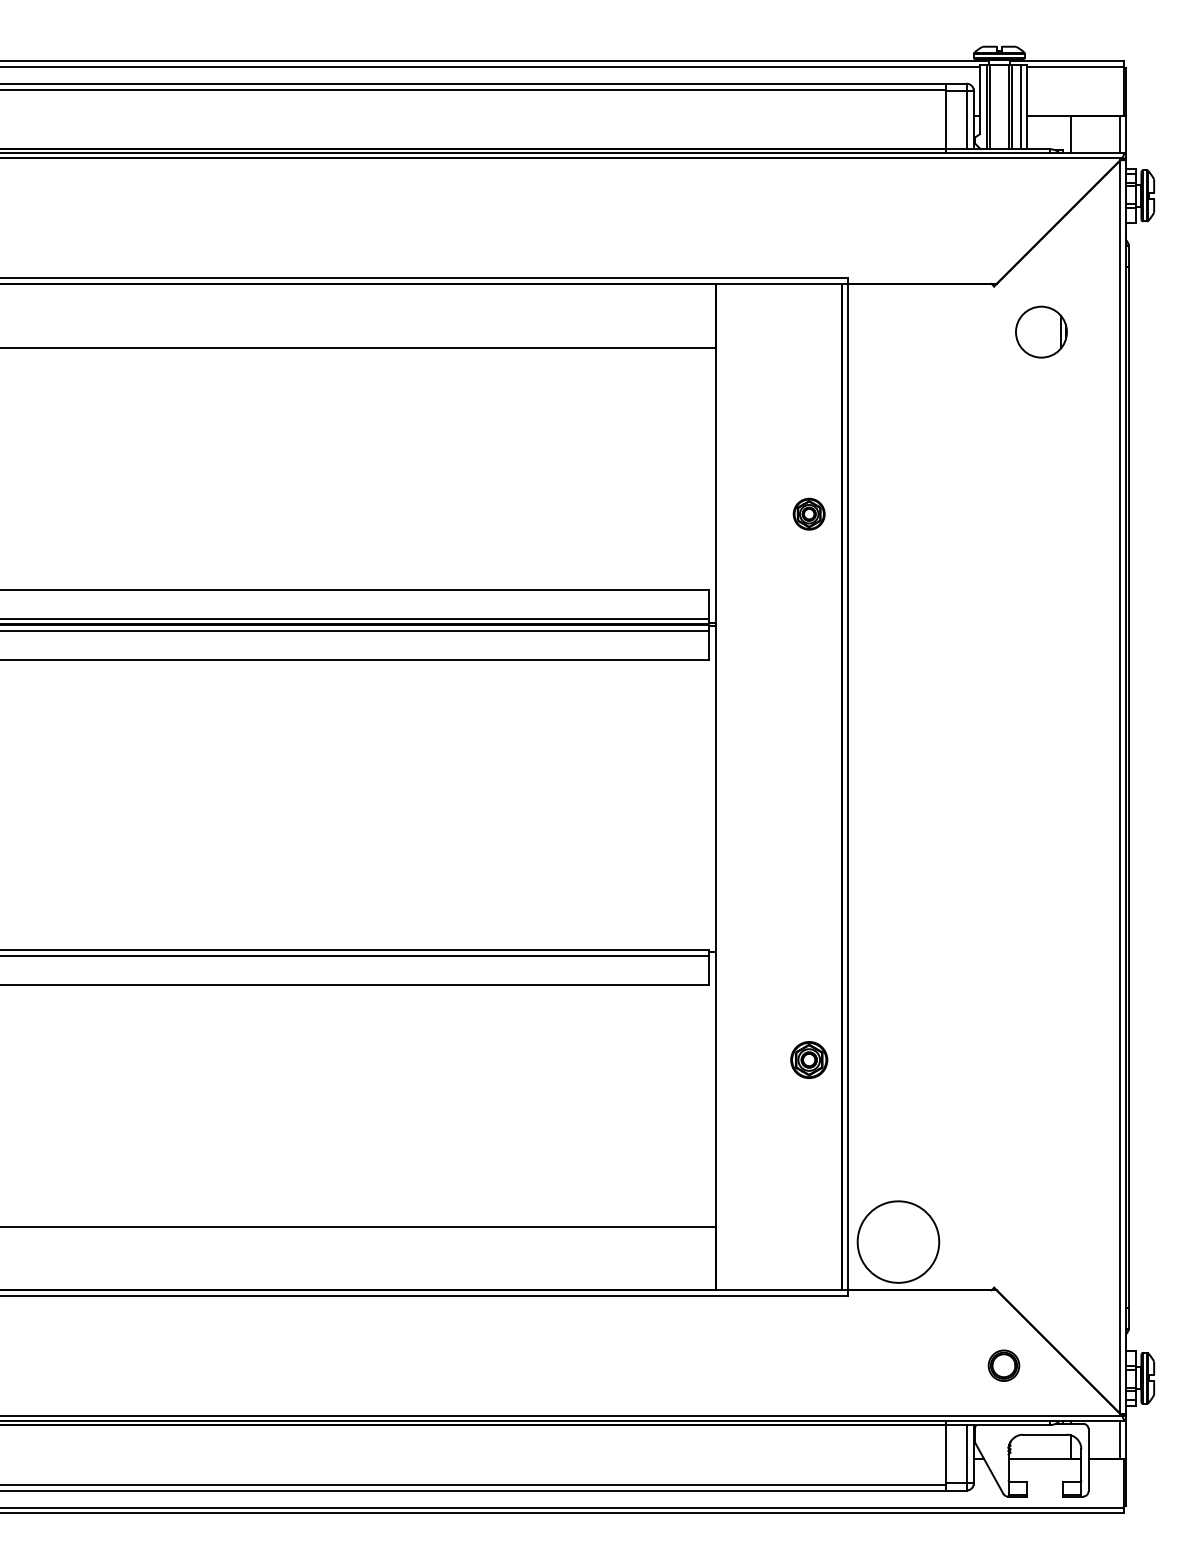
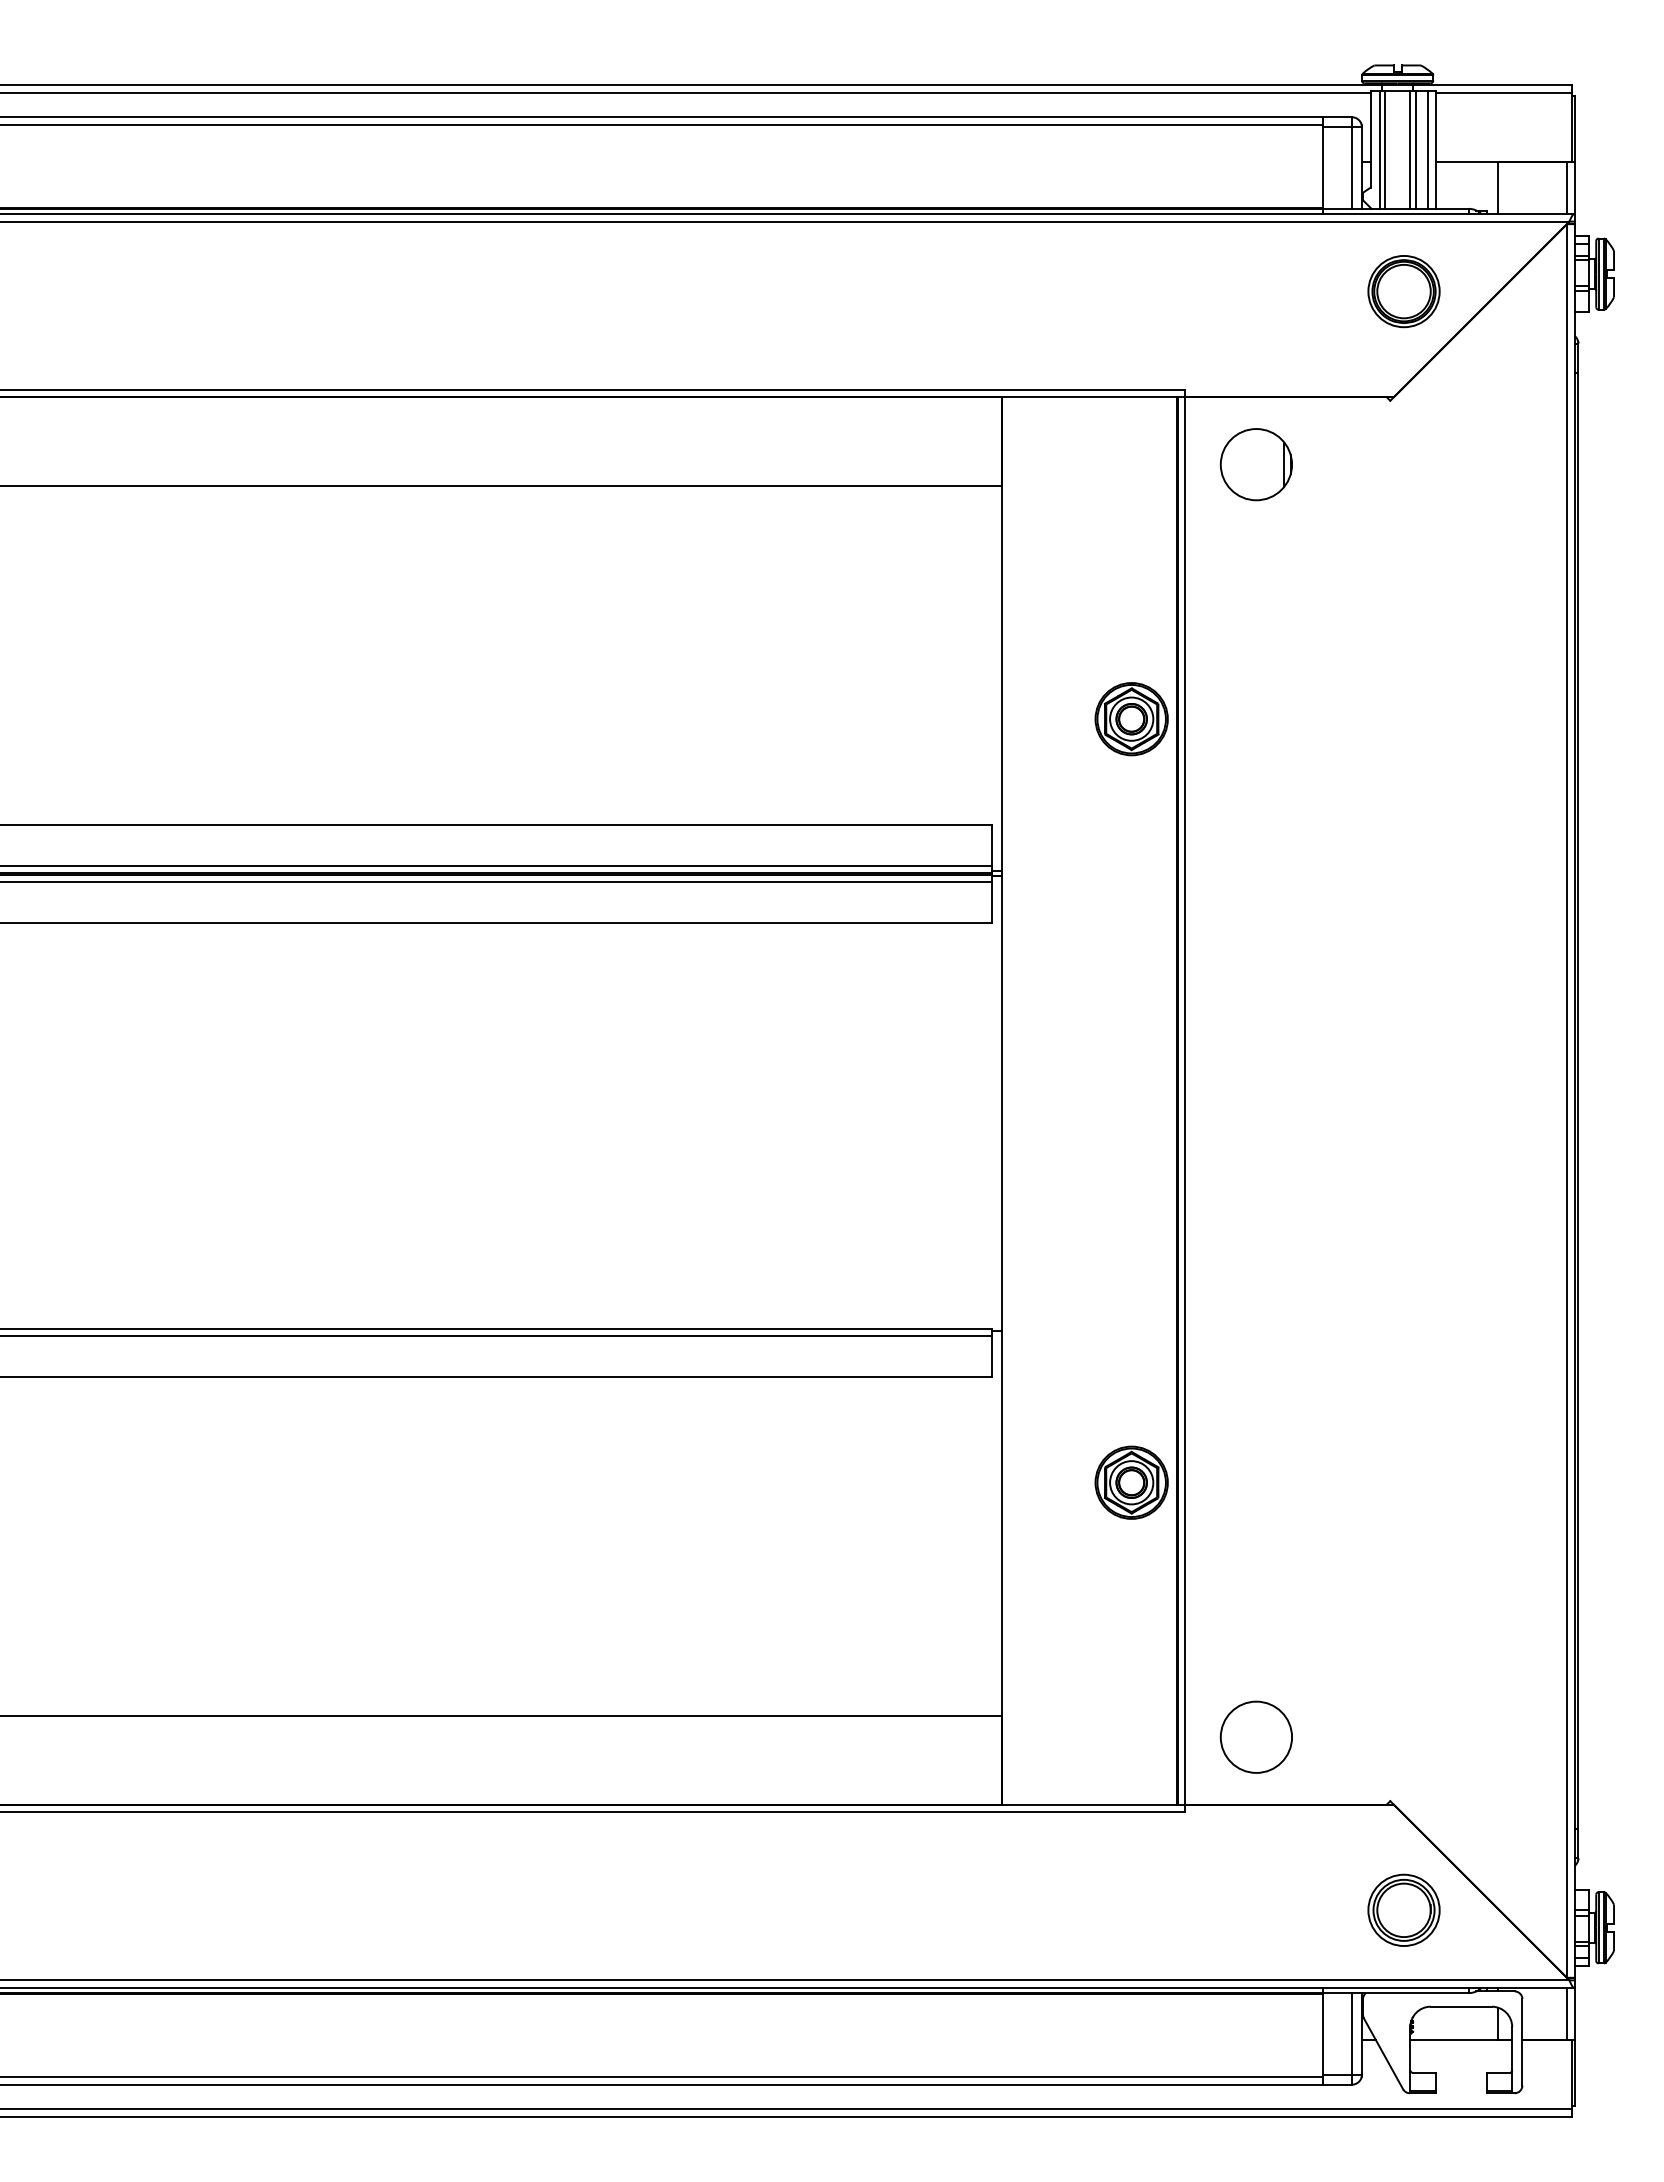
part: (1003, 208) -> (1403, 291), added
part: (1040, 332) -> (1255, 464), moved
part: (809, 514) -> (1131, 719), size x1.67
part: (809, 1059) -> (1131, 1482), size x1.43
circle: (898, 1241) -> (1256, 1736), size x0.62
part: (1003, 1365) -> (1403, 1909), size x1.67

